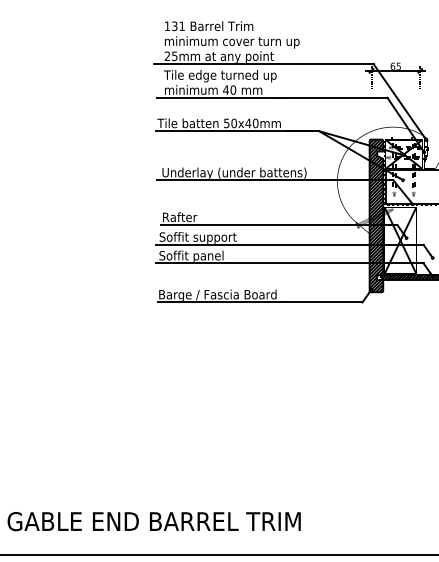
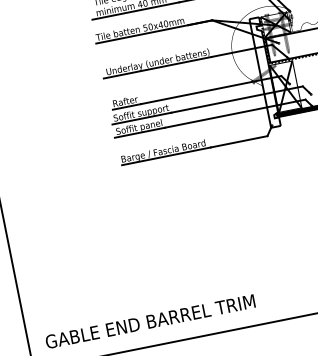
hatch: (376, 215) -> (265, 72), removed

